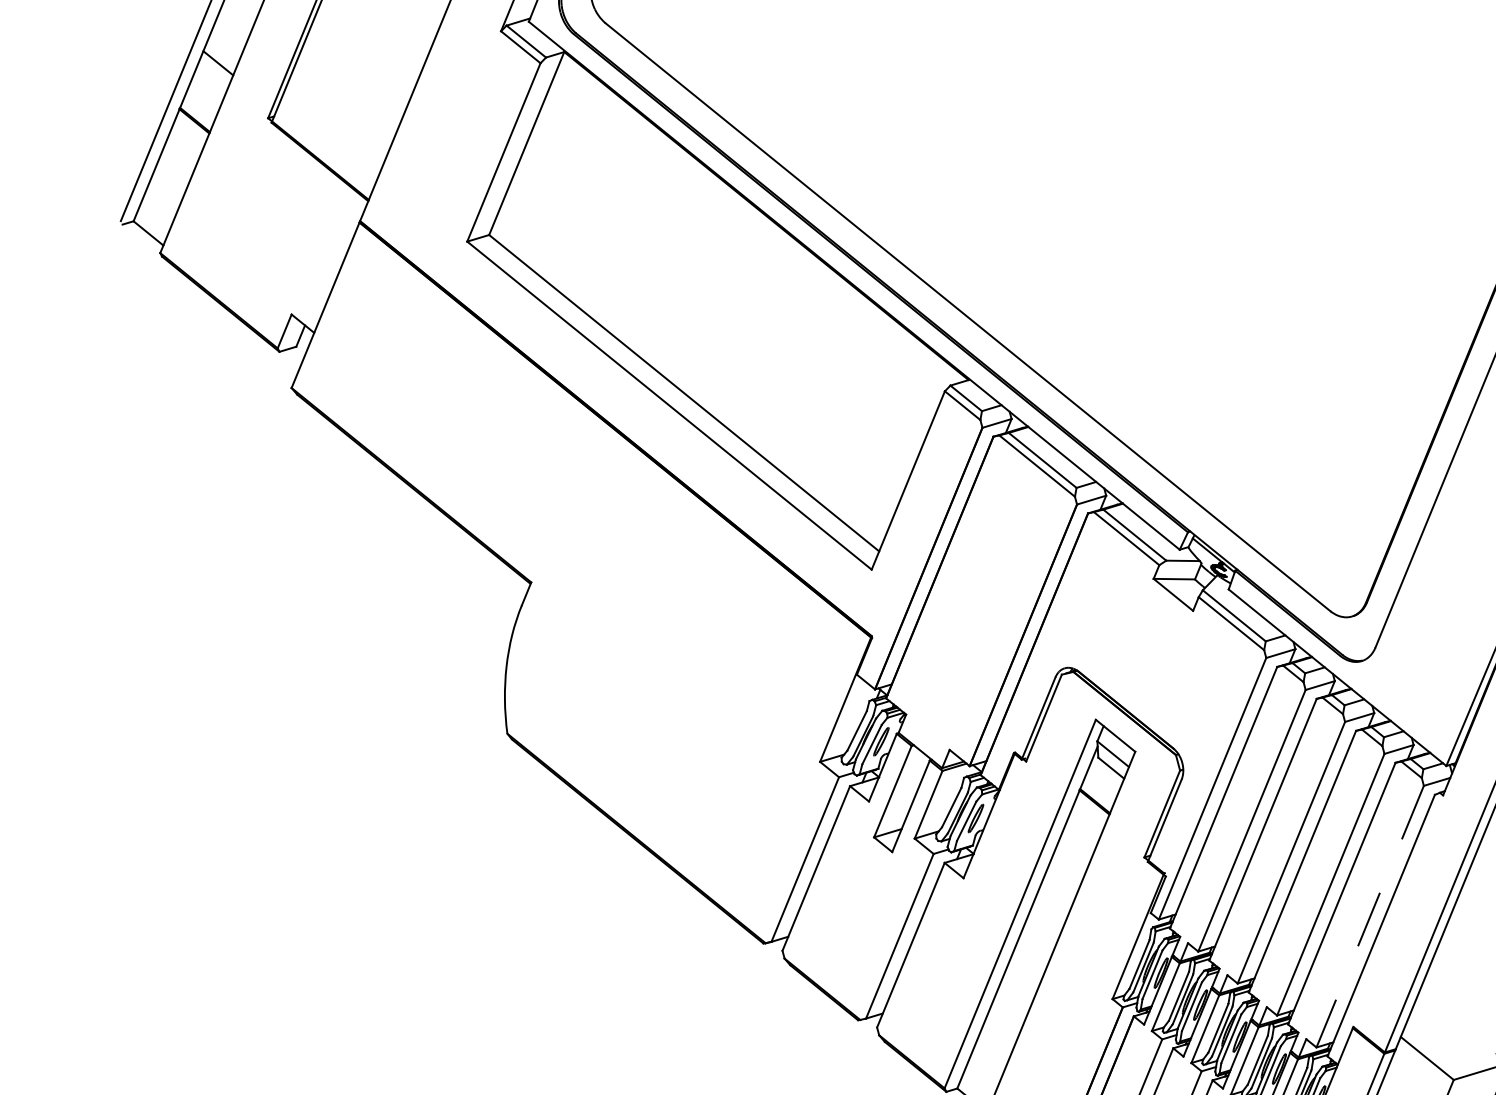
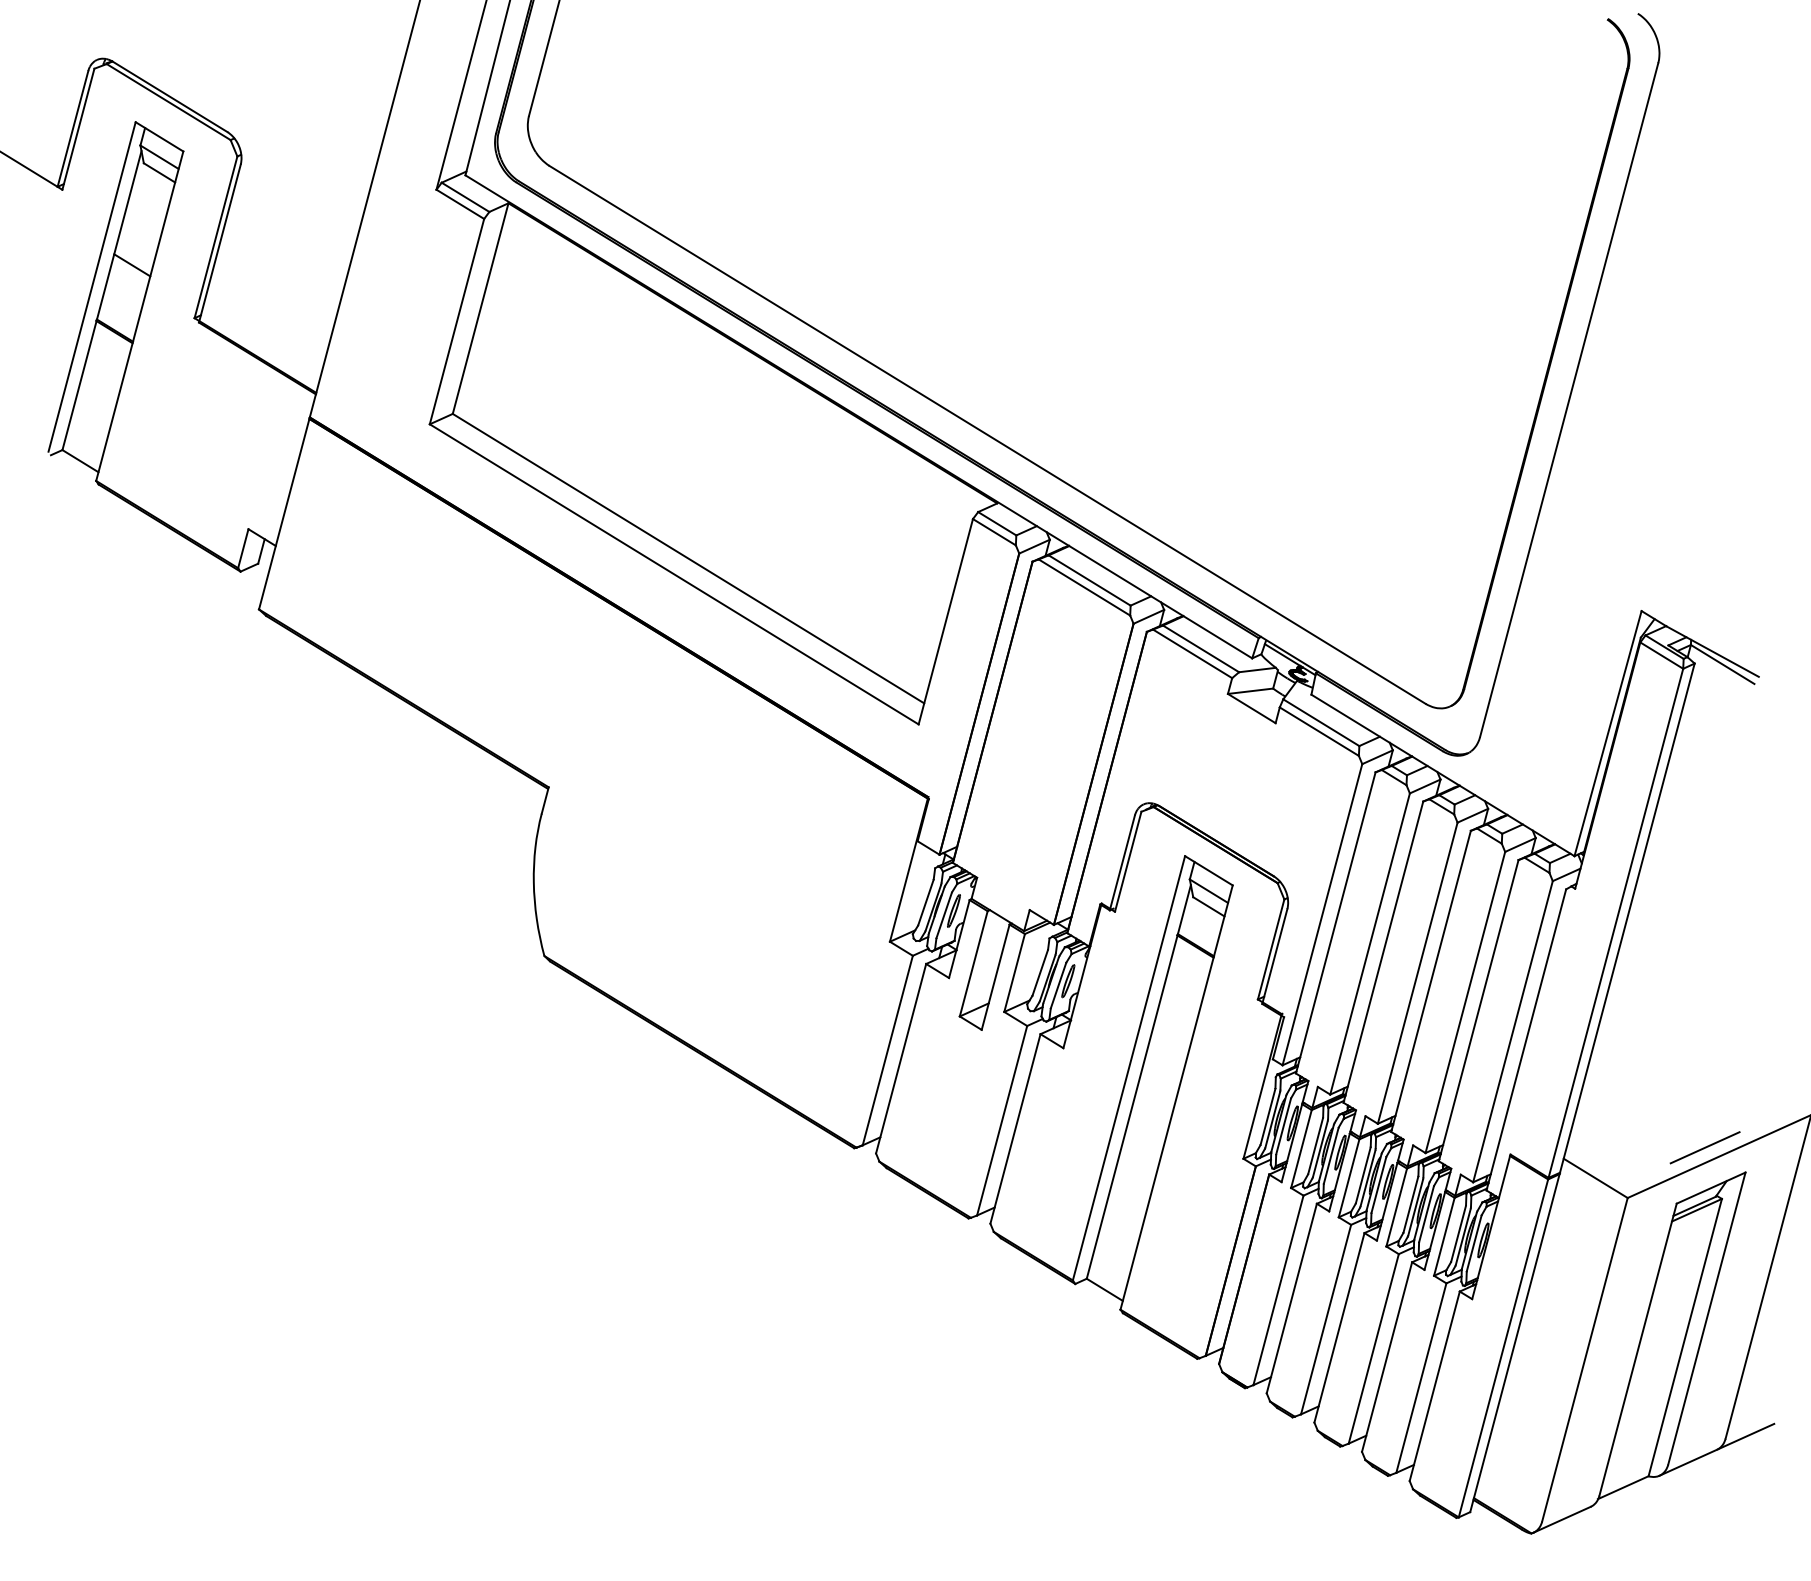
line: (1369, 916) -> (1512, 1031), dashed -> solid

